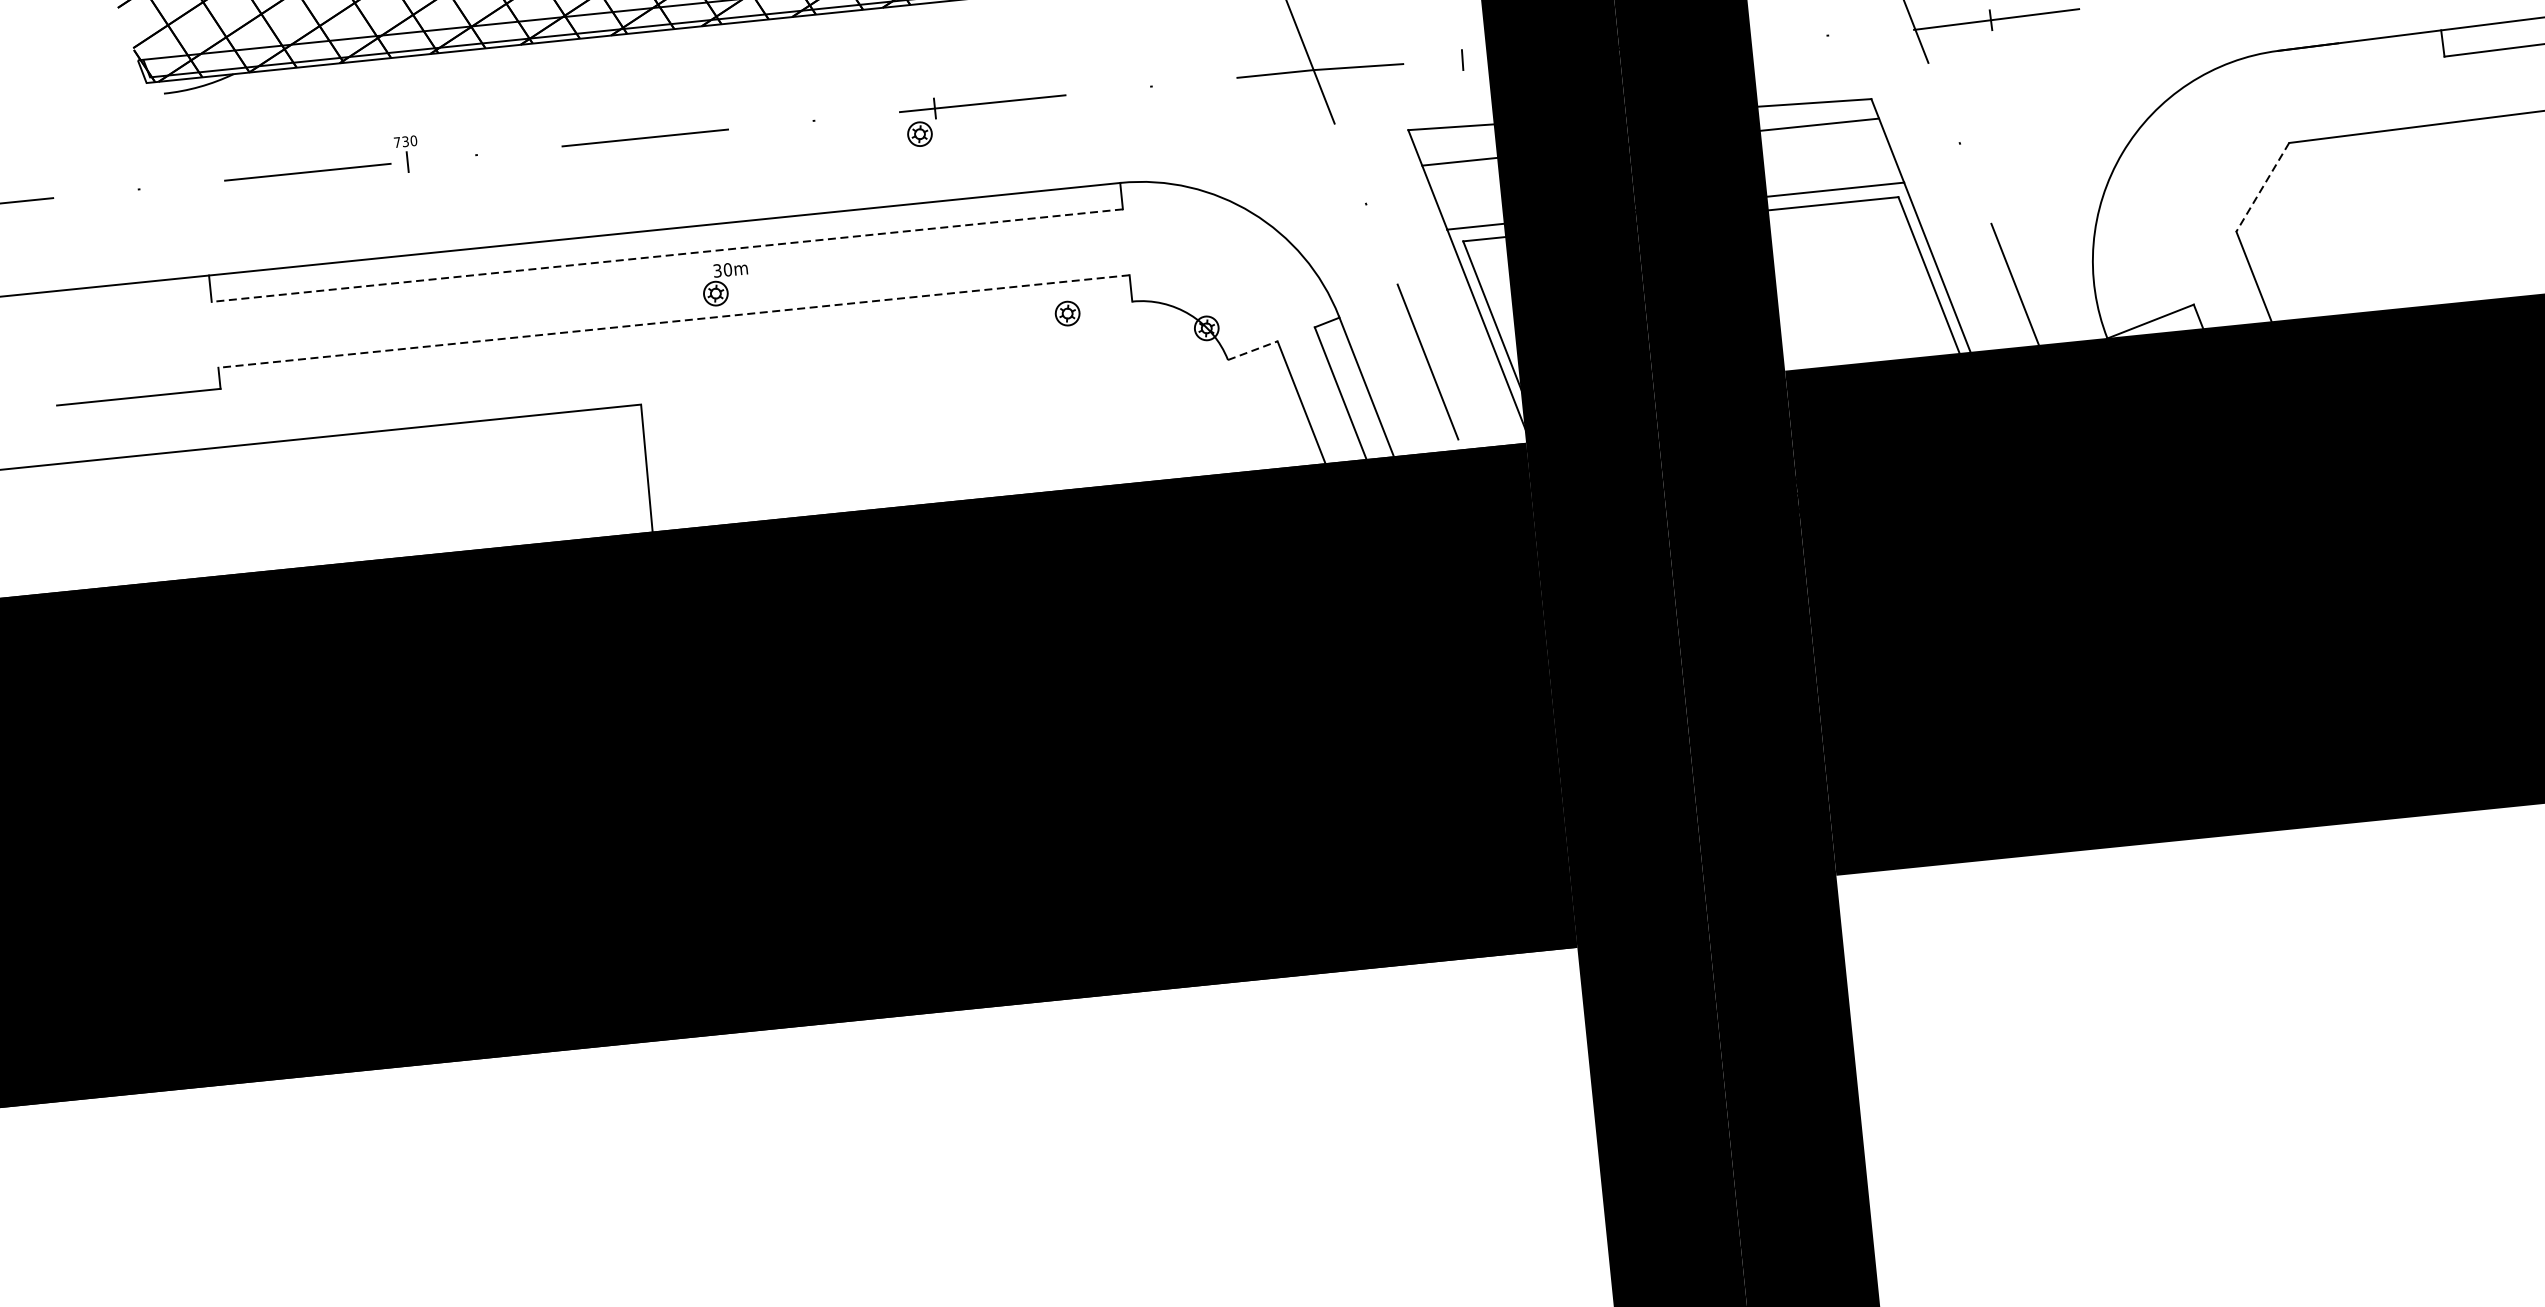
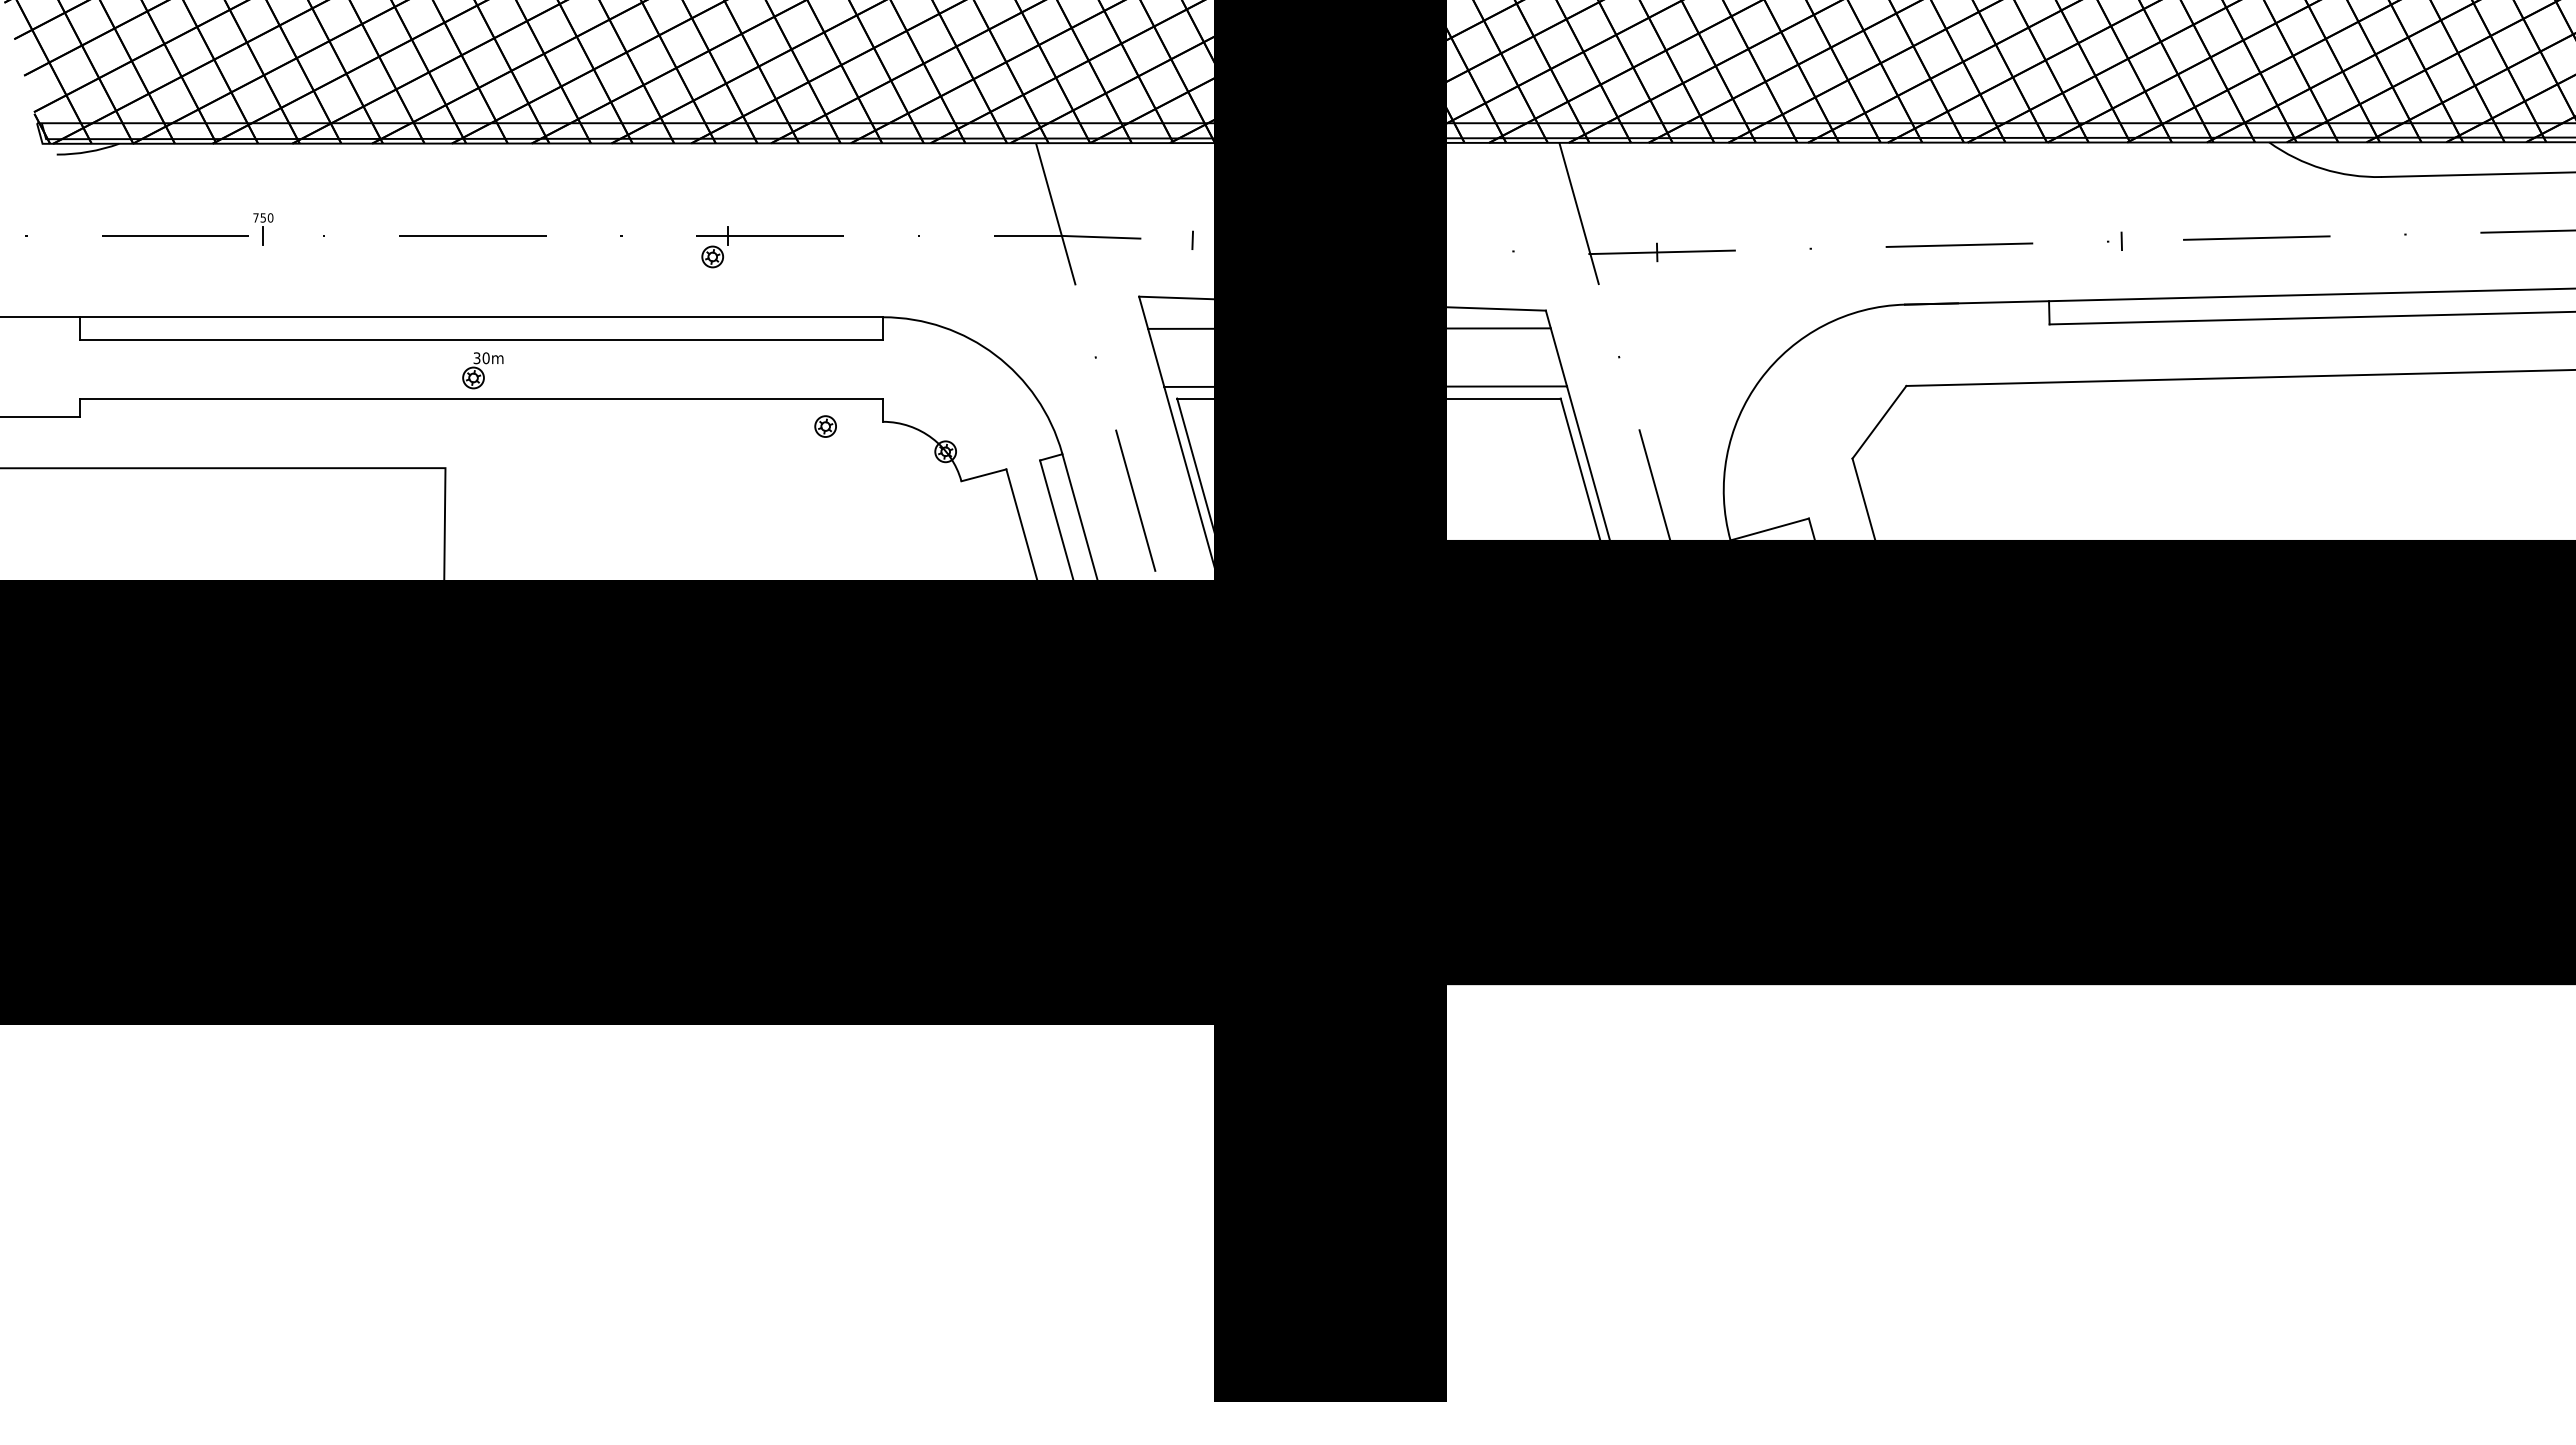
text: (405, 141) -> (263, 217), 730 -> 750
line: (2262, 187) -> (1879, 422), dashed -> solid
line: (667, 255) -> (481, 340), dashed -> solid
part: (725, 284) -> (482, 370), moved
line: (673, 321) -> (481, 398), dashed -> solid
line: (1253, 350) -> (984, 475), dashed -> solid

